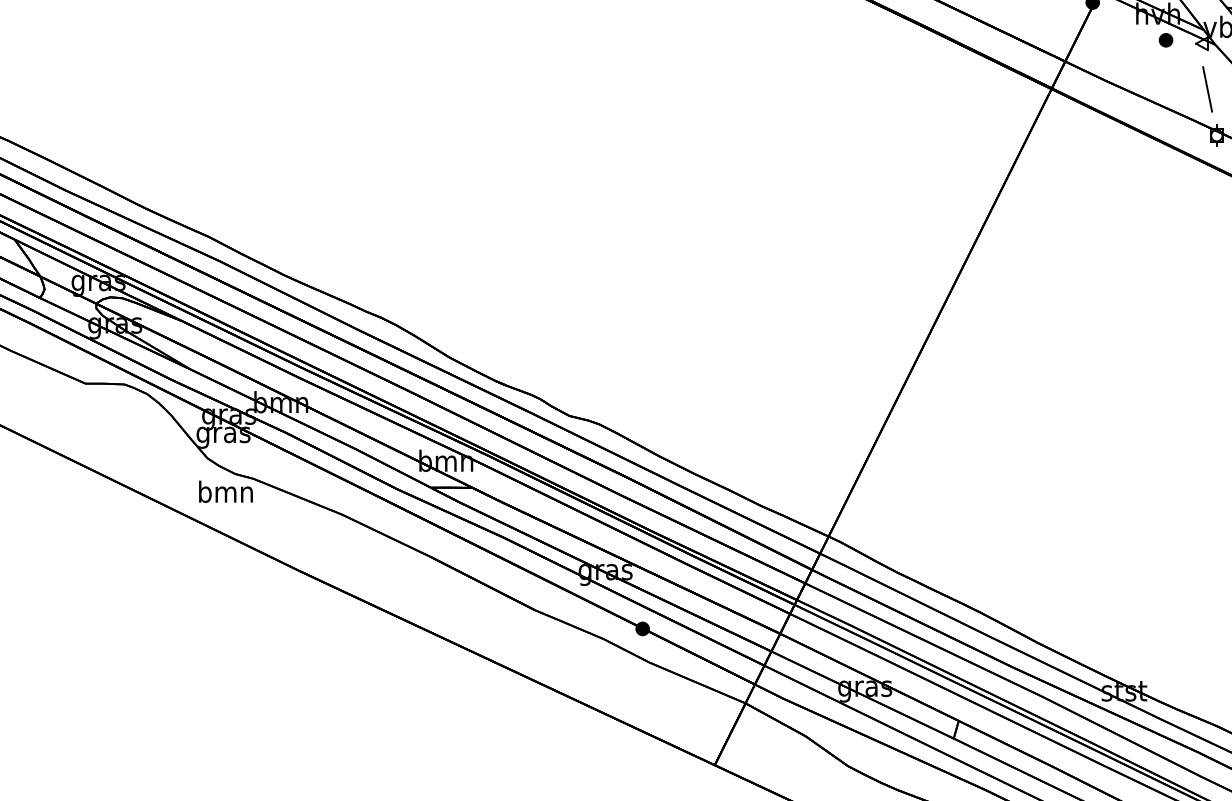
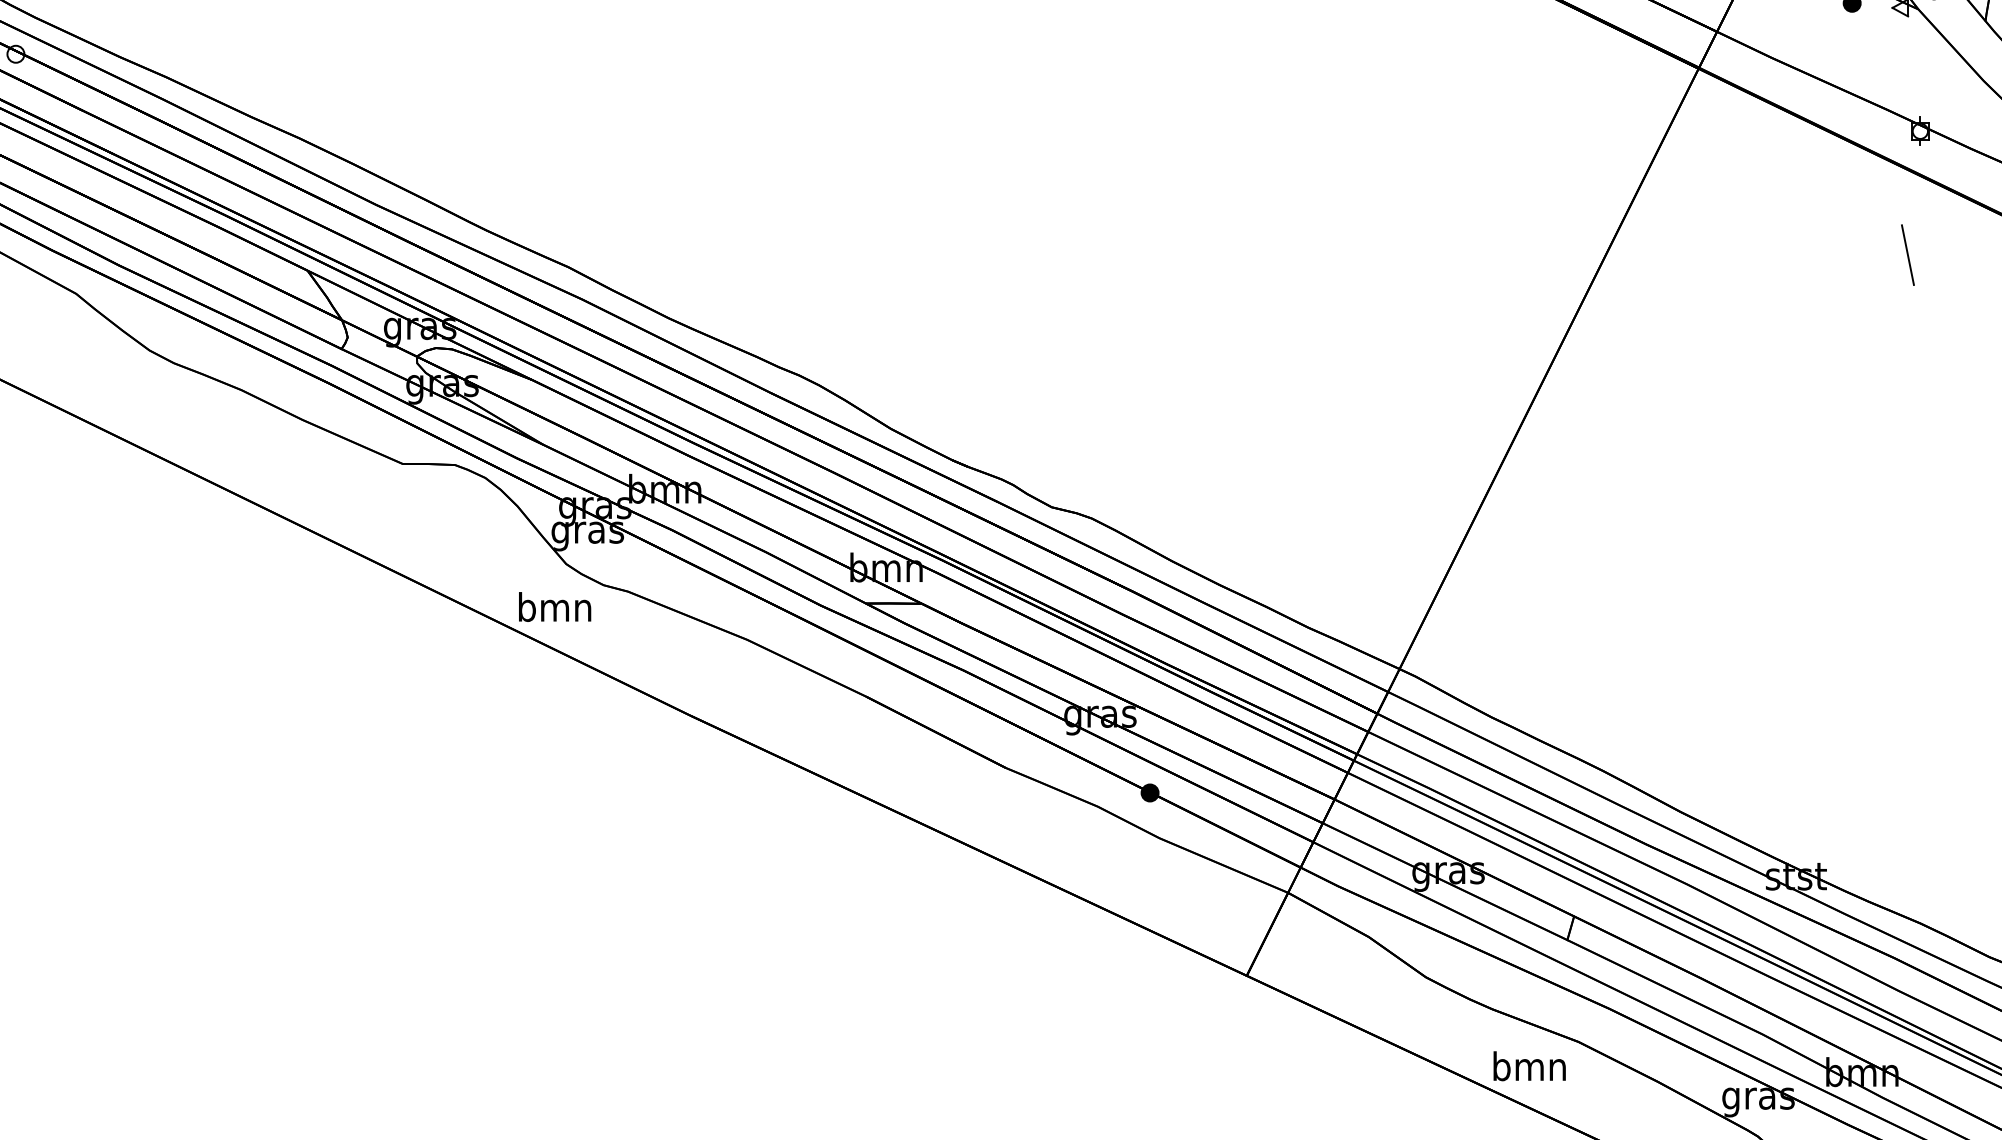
line: (1207, 88) -> (1907, 254), moved
text: (226, 491) -> (555, 606), moved

